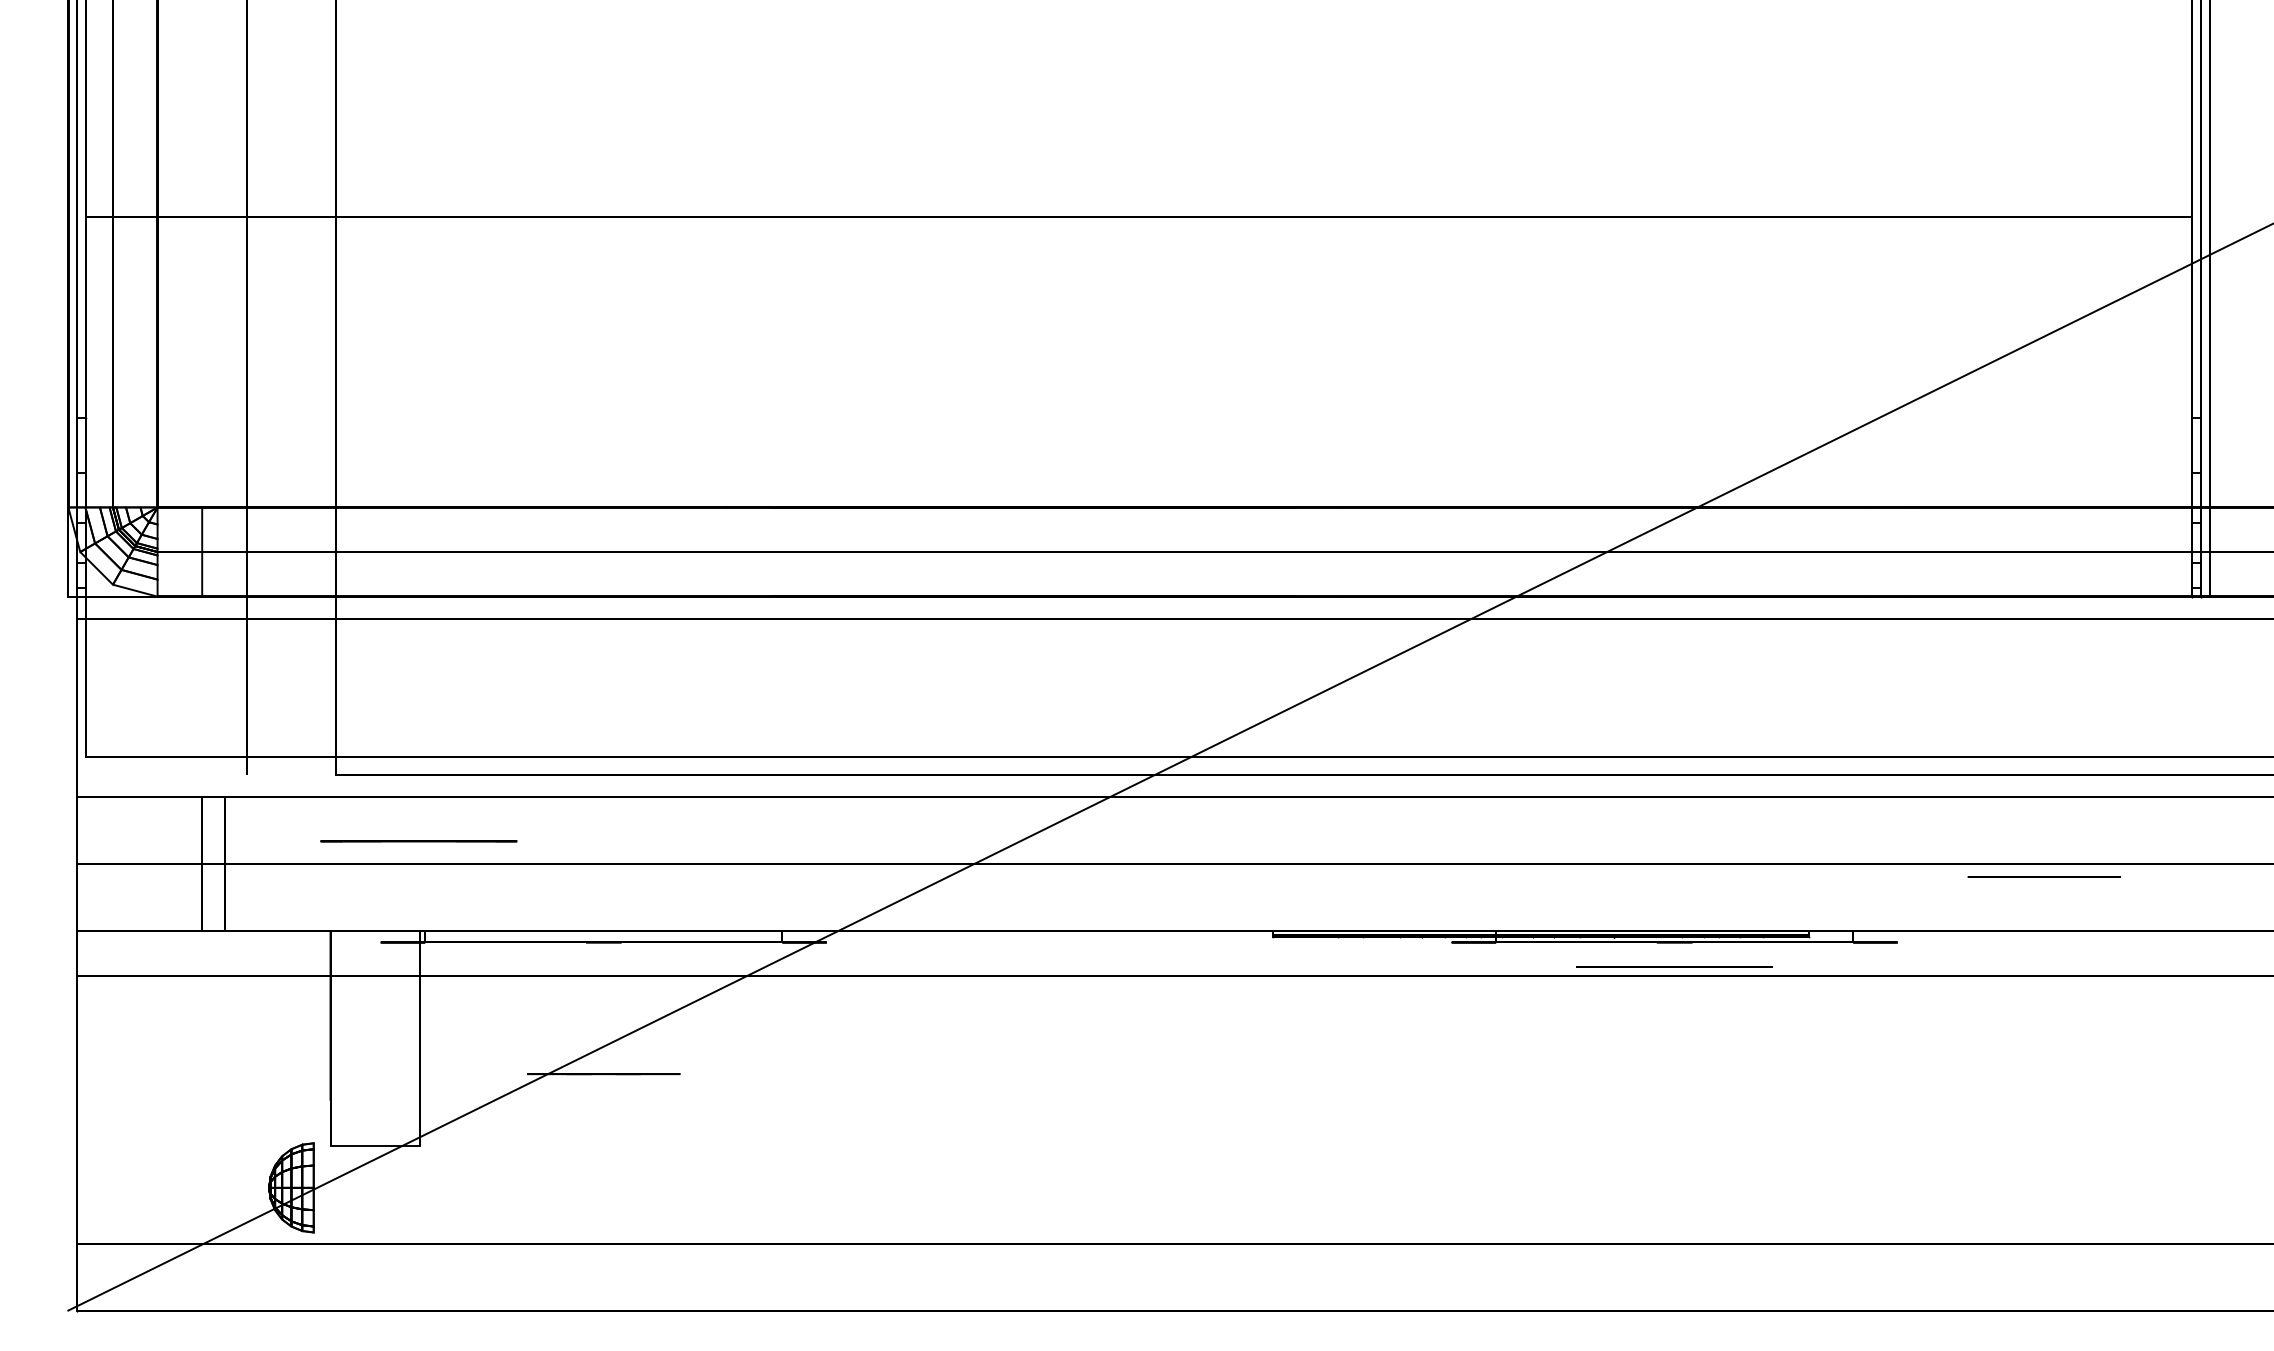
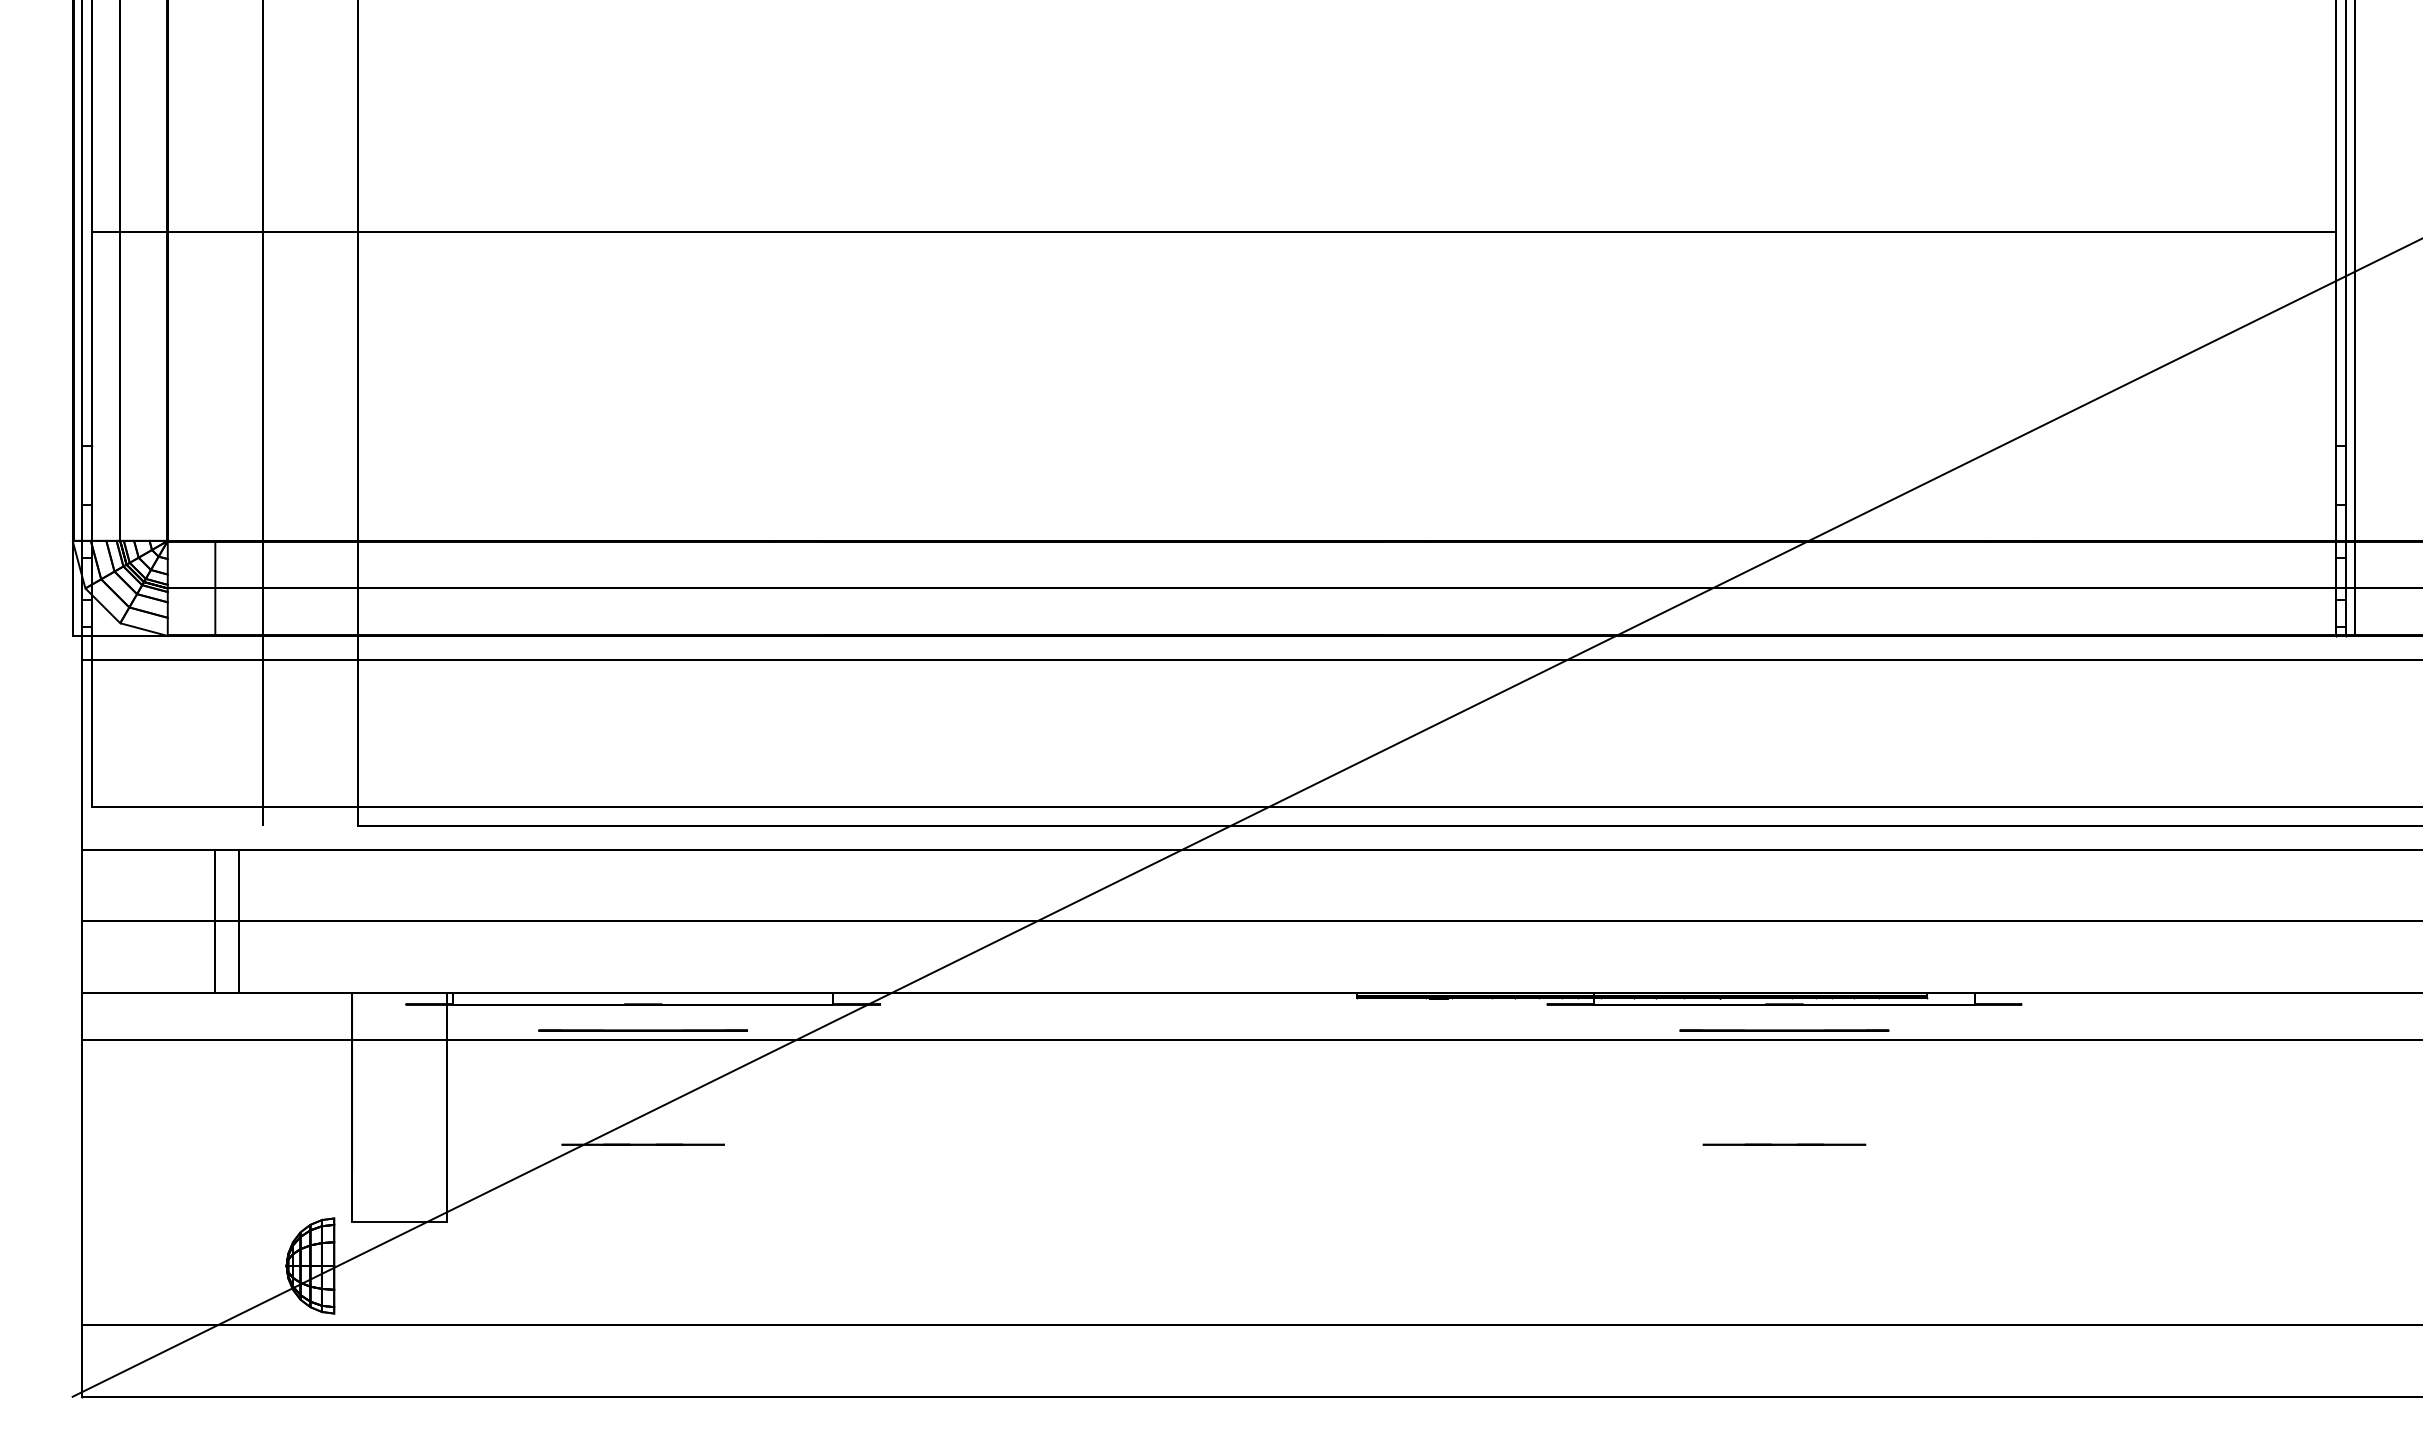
line: (418, 841) -> (642, 1030), moved
line: (2044, 876) -> (1784, 1144), moved

